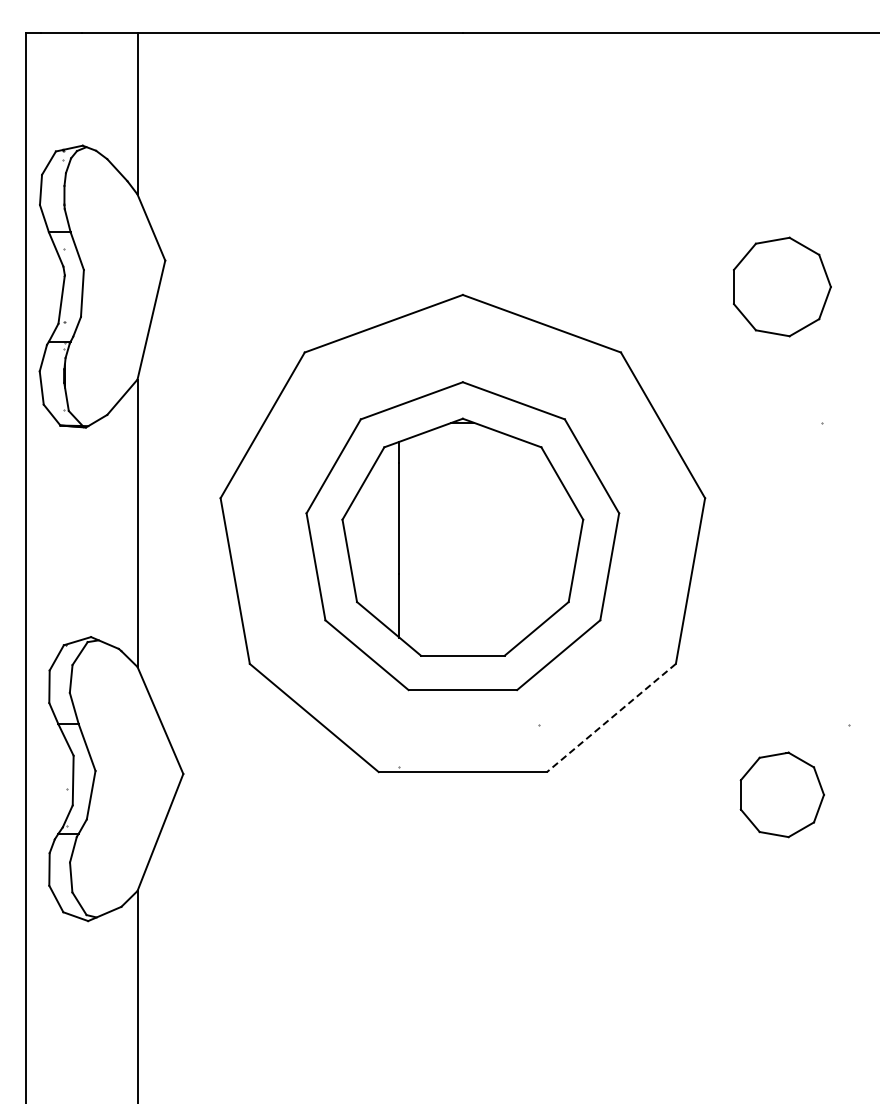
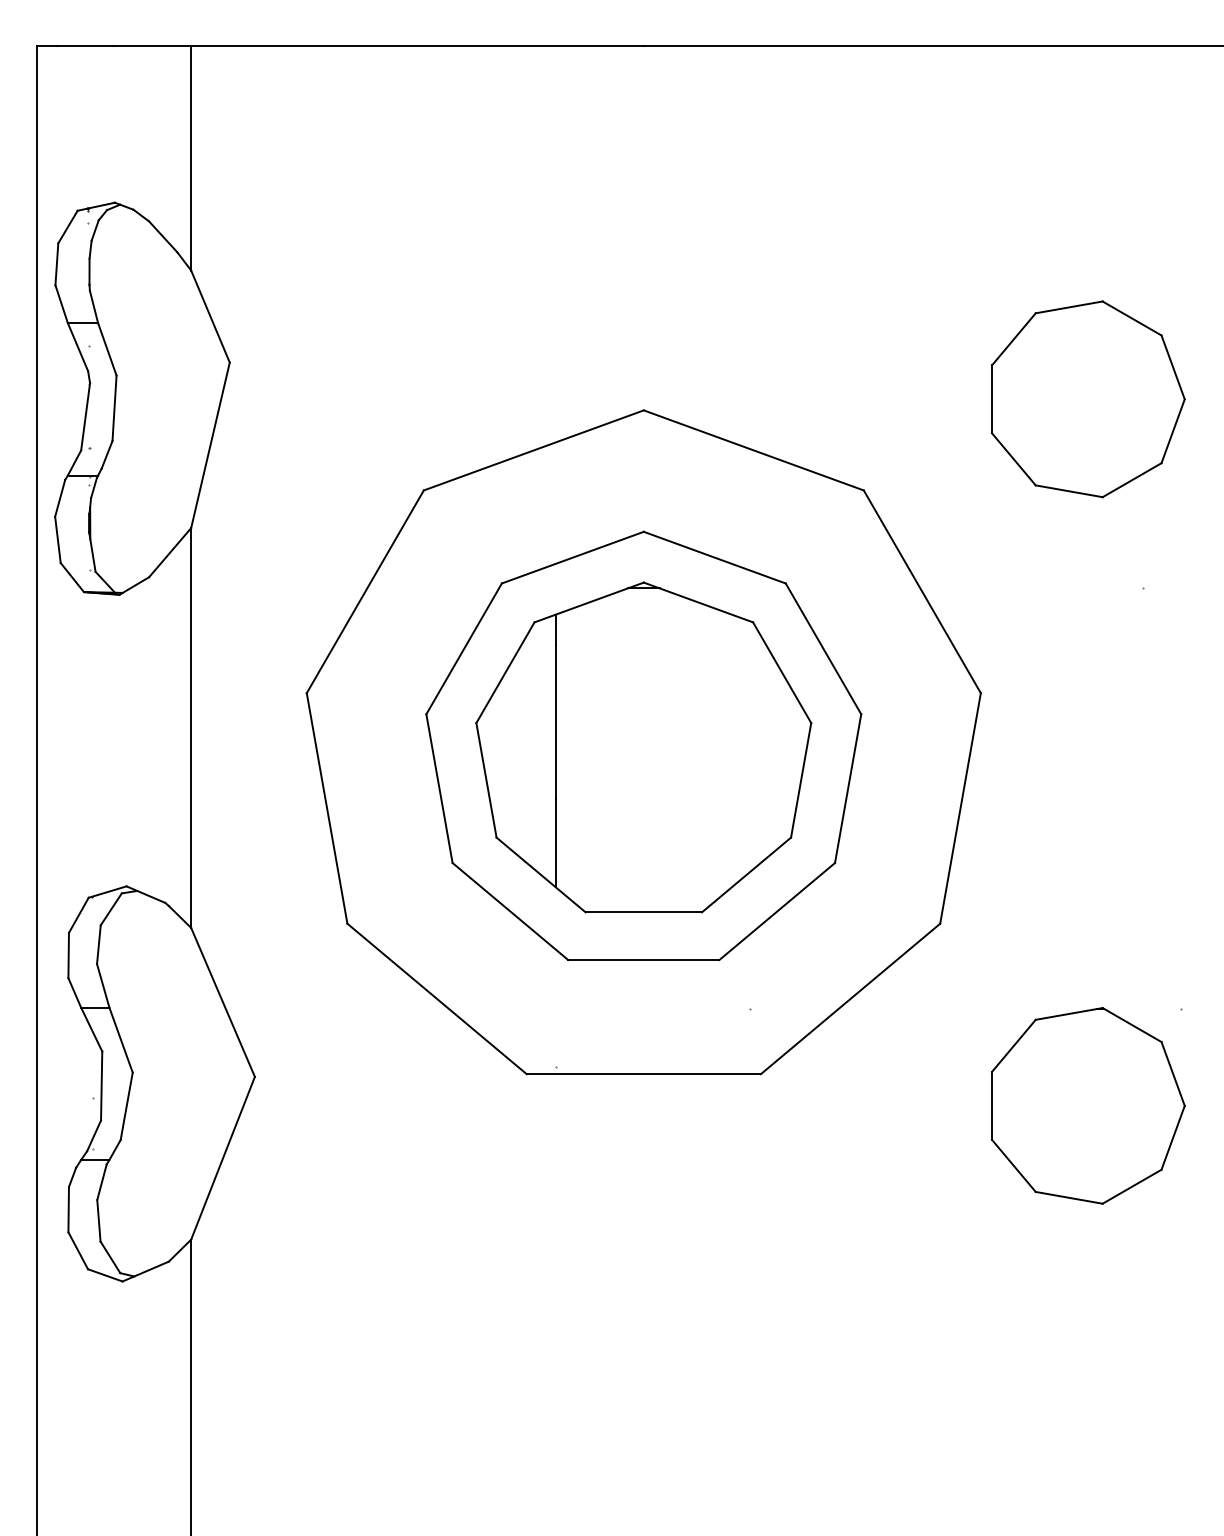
part: (782, 286) -> (1088, 398), size x1.43
line: (611, 718) -> (850, 999), dashed -> solid
part: (782, 794) -> (1088, 1105), size x1.67

